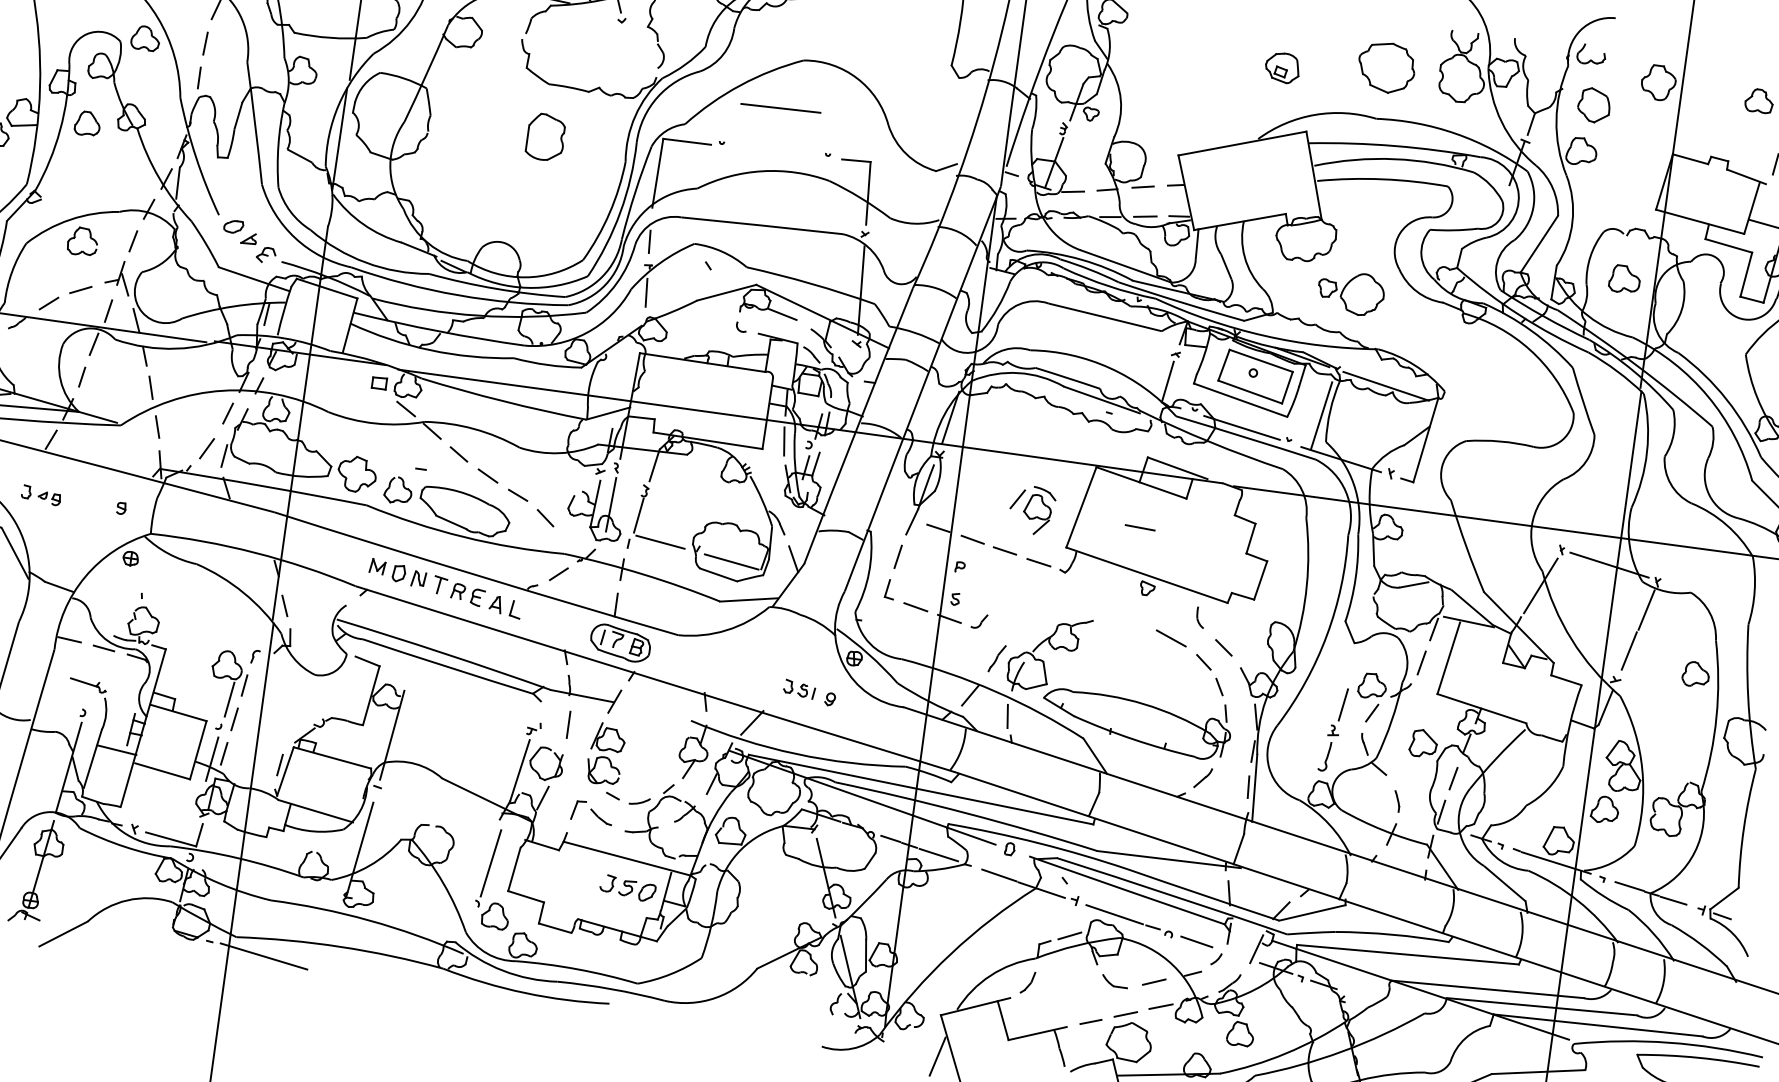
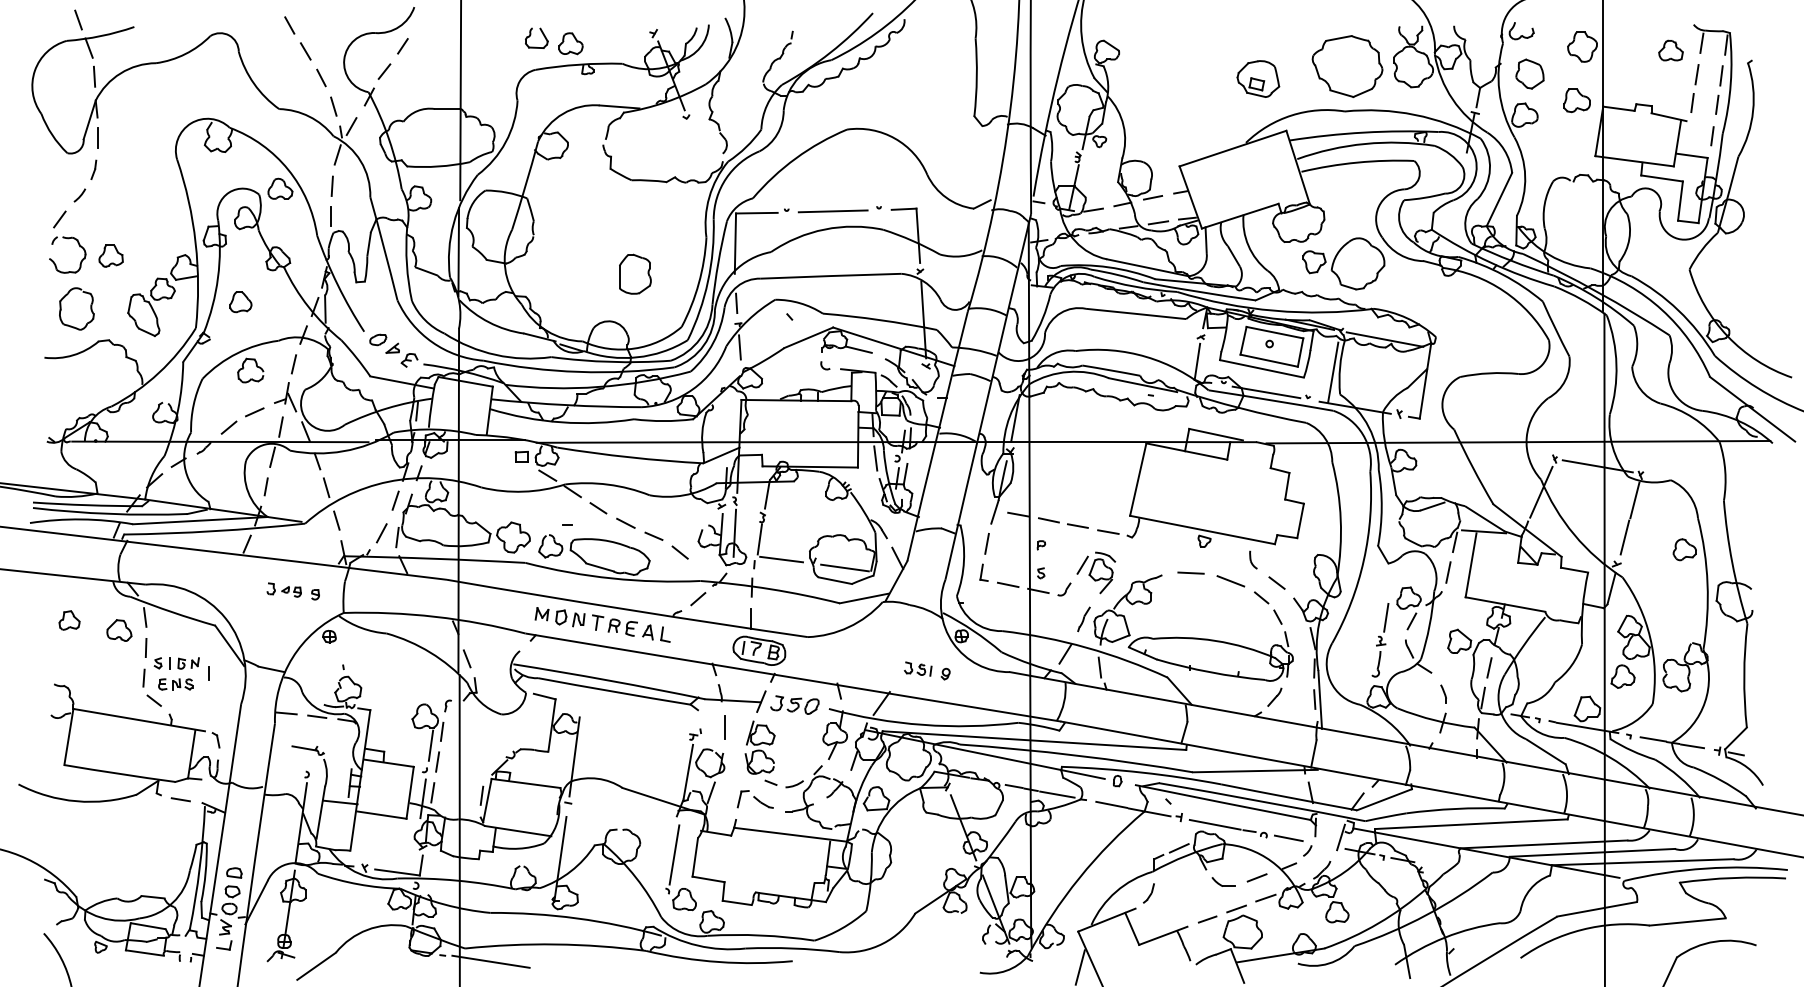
part: (1282, 67) -> (1258, 78), size x1.43
part: (1386, 67) -> (1347, 66), size x1.43
line: (780, 108) -> (832, 211), moved
part: (87, 124) -> (240, 302), moved
part: (546, 136) -> (635, 273), moved
part: (1624, 279) -> (1576, 100), moved
part: (1350, 292) -> (1343, 263), size x1.43
part: (40, 494) -> (283, 589), moved
part: (1032, 509) -> (1096, 572), moved
line: (1139, 526) -> (1190, 572), moved
part: (627, 887) -> (794, 704), moved

